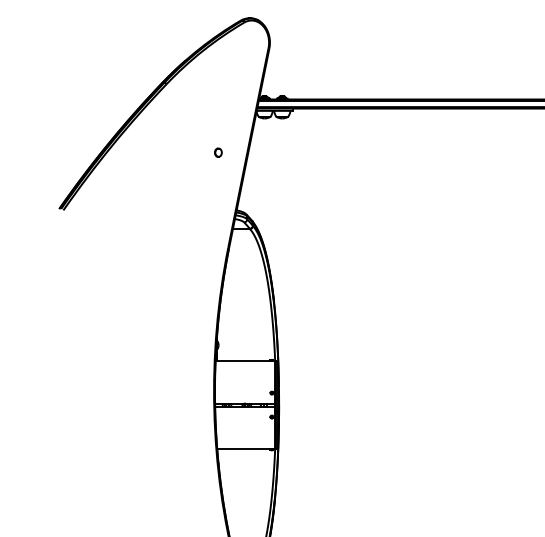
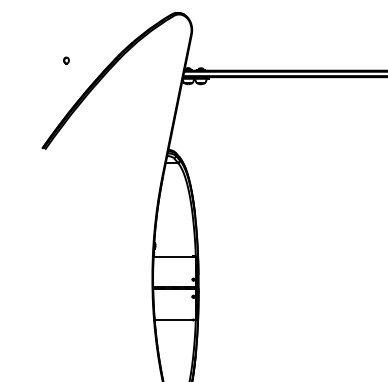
part: (218, 152) -> (66, 60), moved

